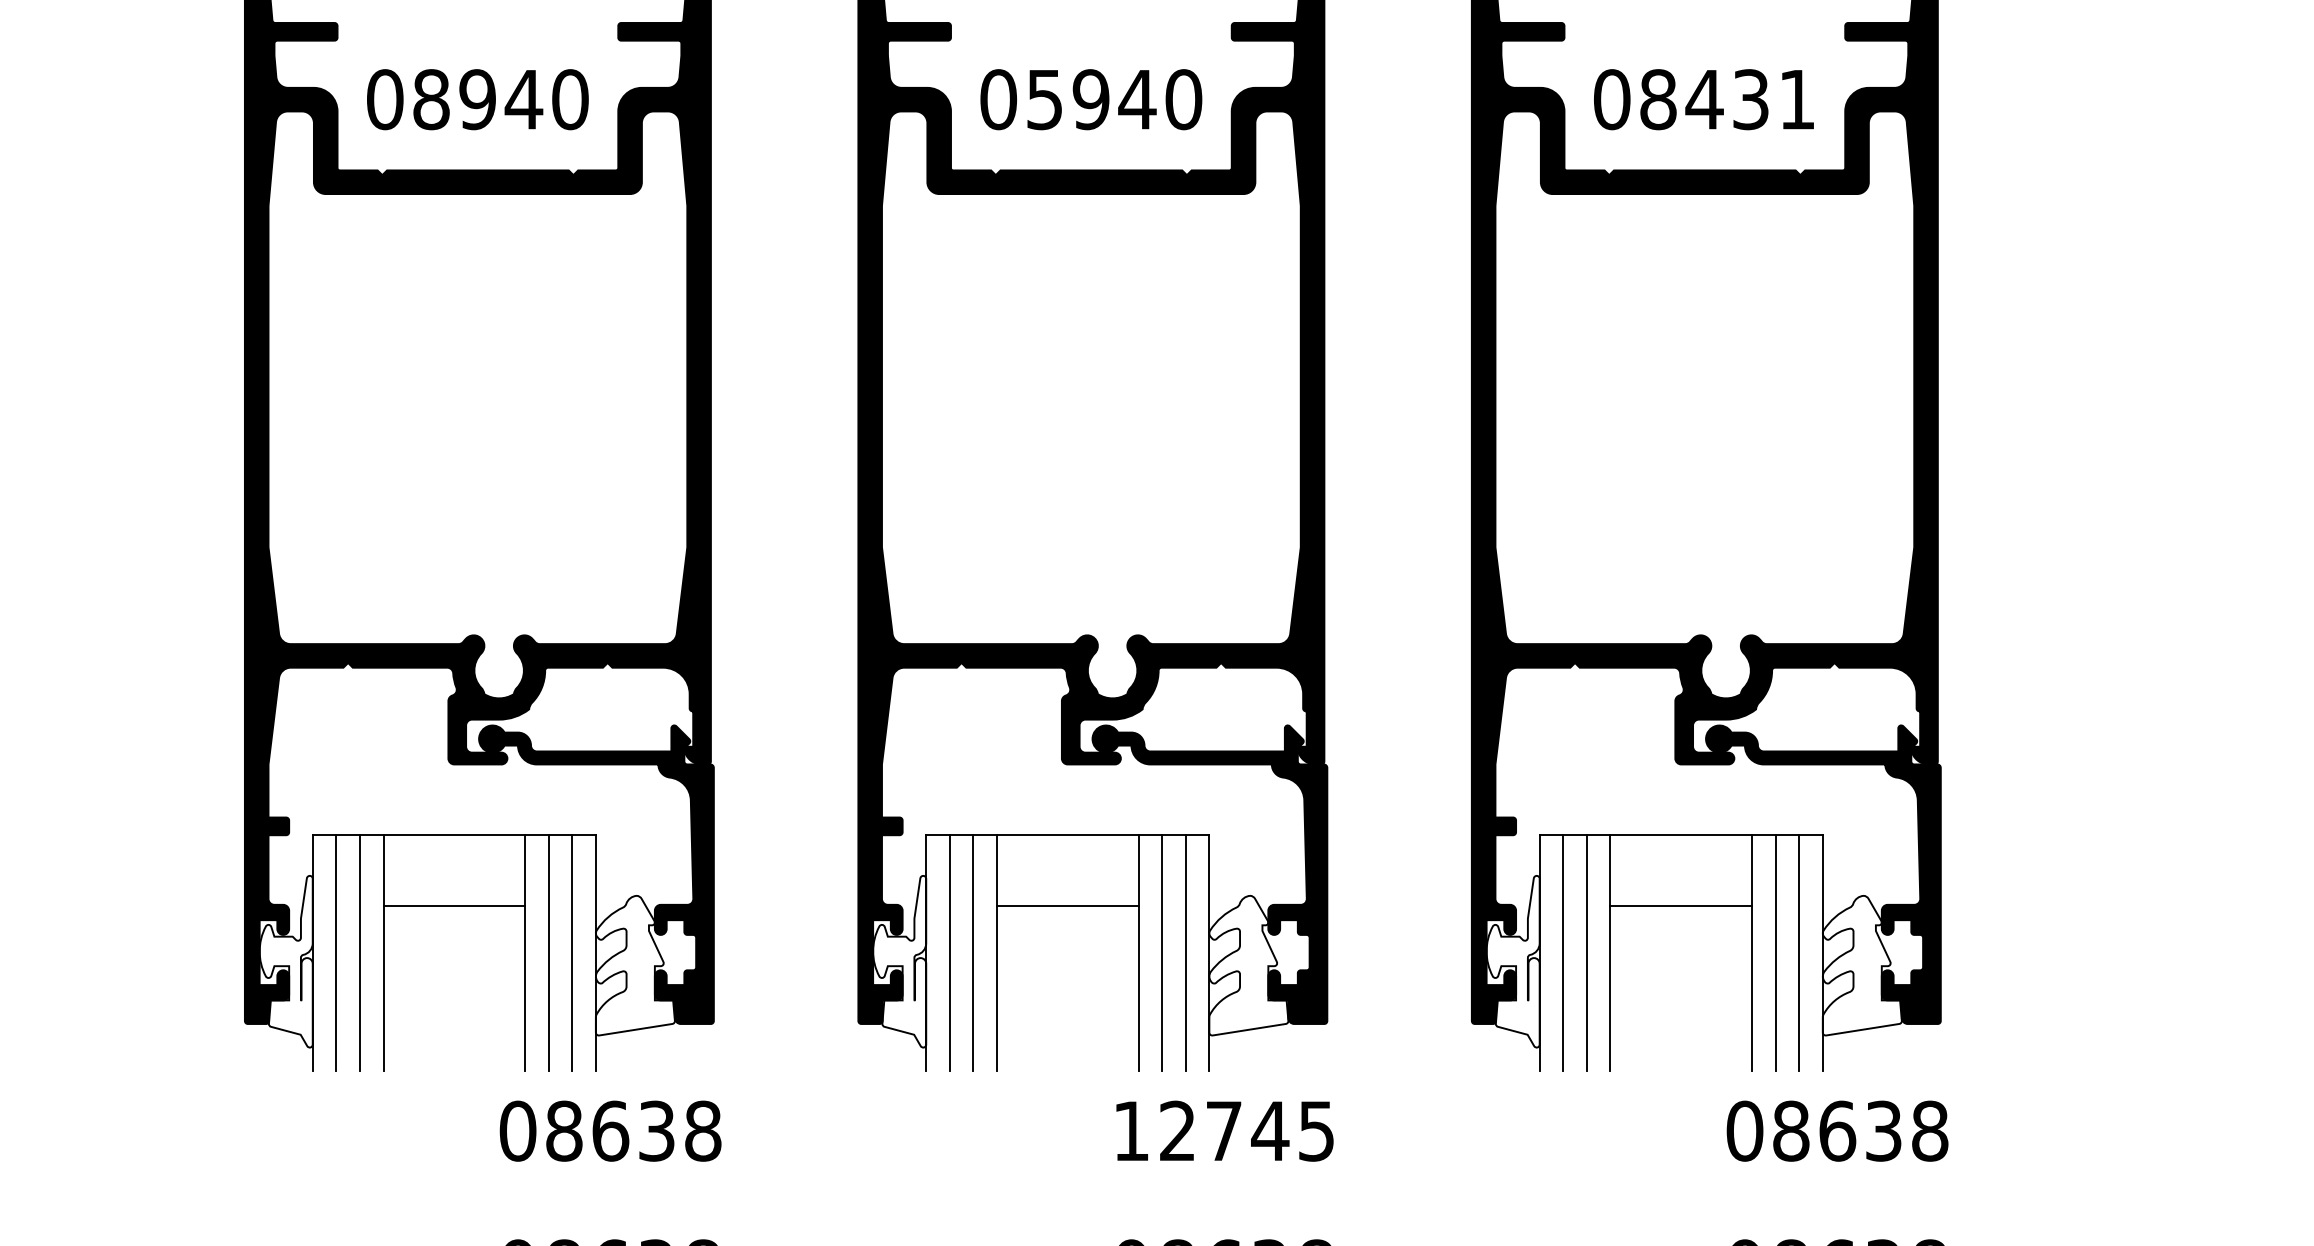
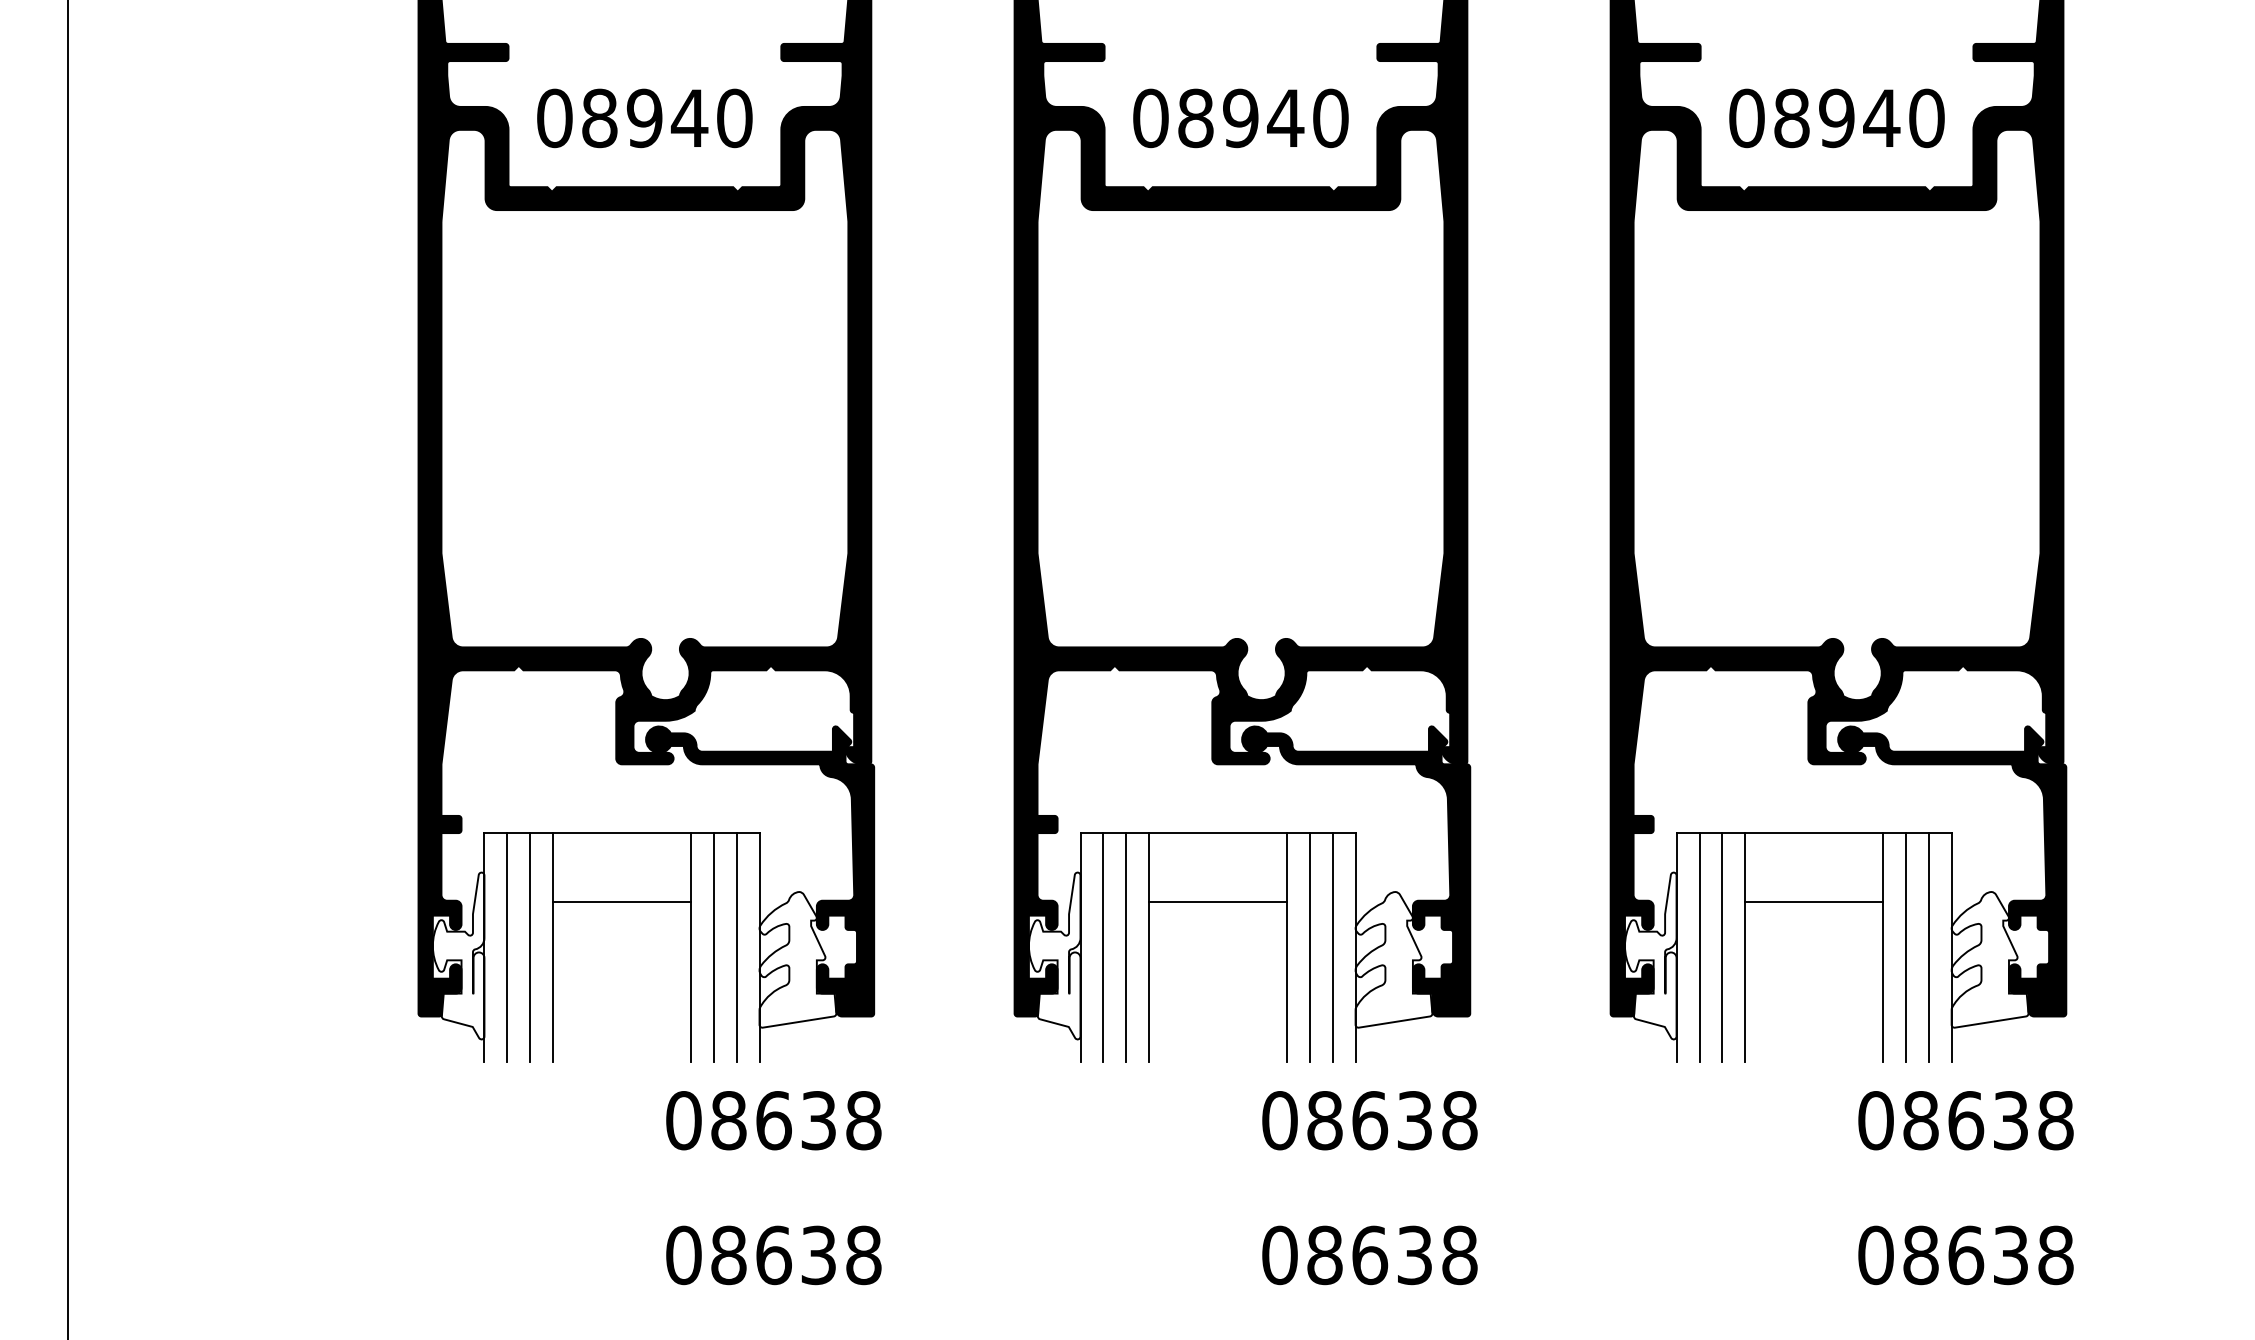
text: (1044, 99) -> (1195, 118), 05940 -> 08940
text: (1750, 99) -> (1881, 118), 08431 -> 08940
text: (1223, 1131) -> (1369, 1120), 12745 -> 08638

